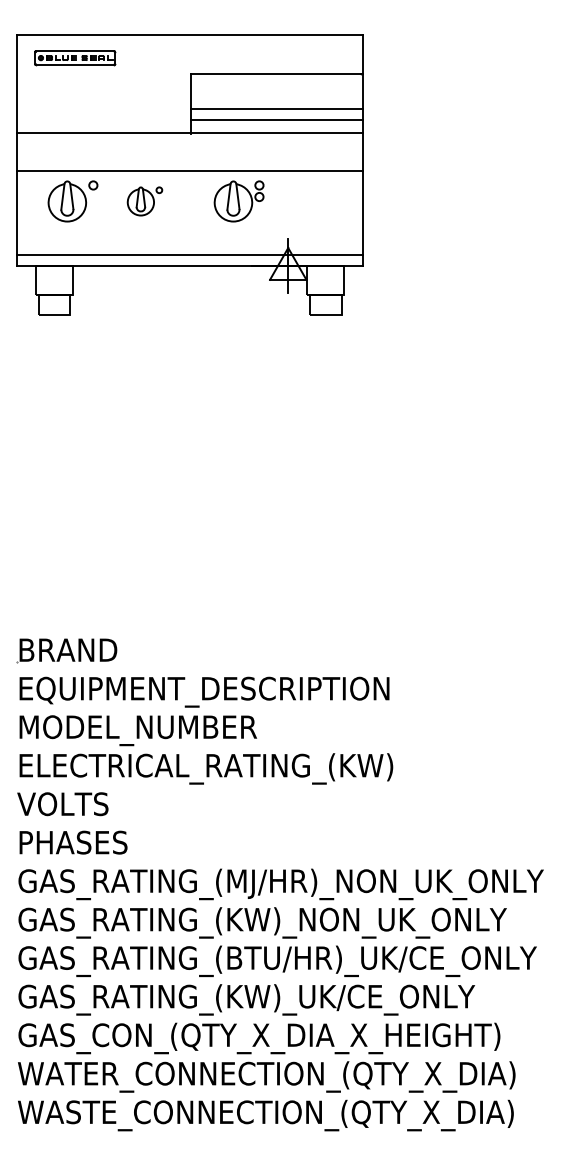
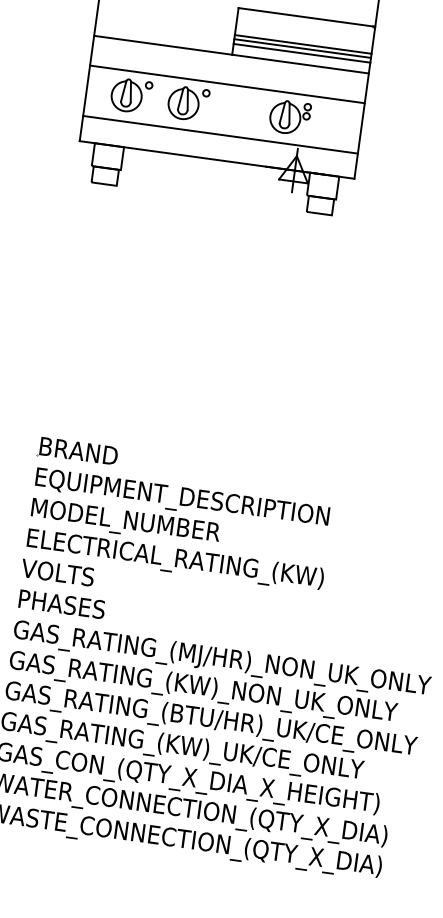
line: (276, 113) -> (302, 48), added
part: (144, 201) -> (187, 103), size x1.43
part: (238, 201) -> (289, 117), moved
line: (189, 255) -> (220, 134), moved

